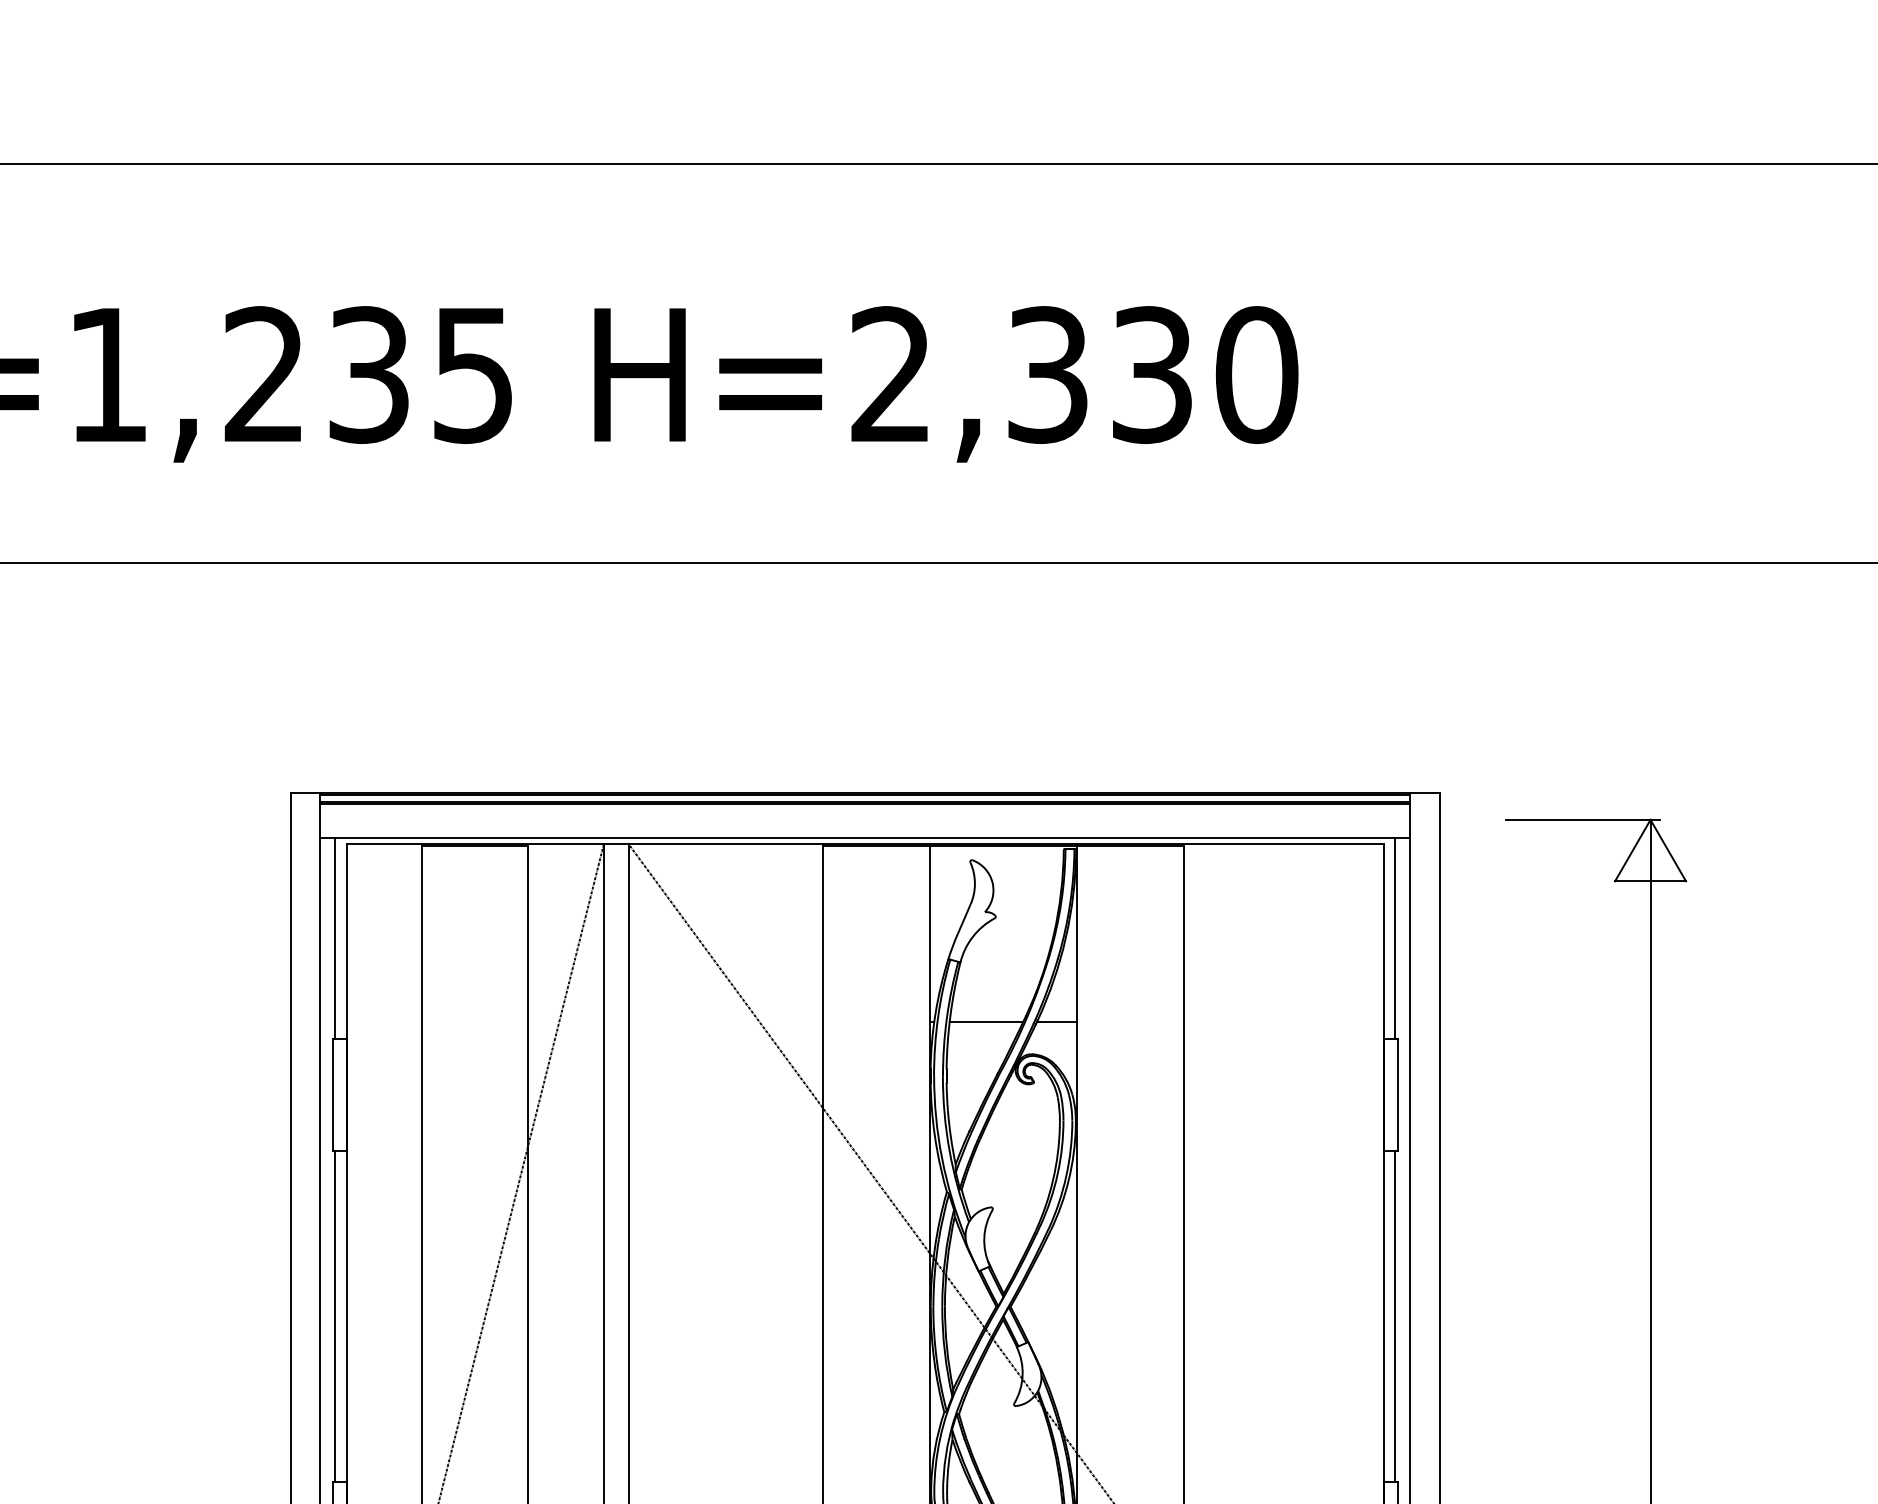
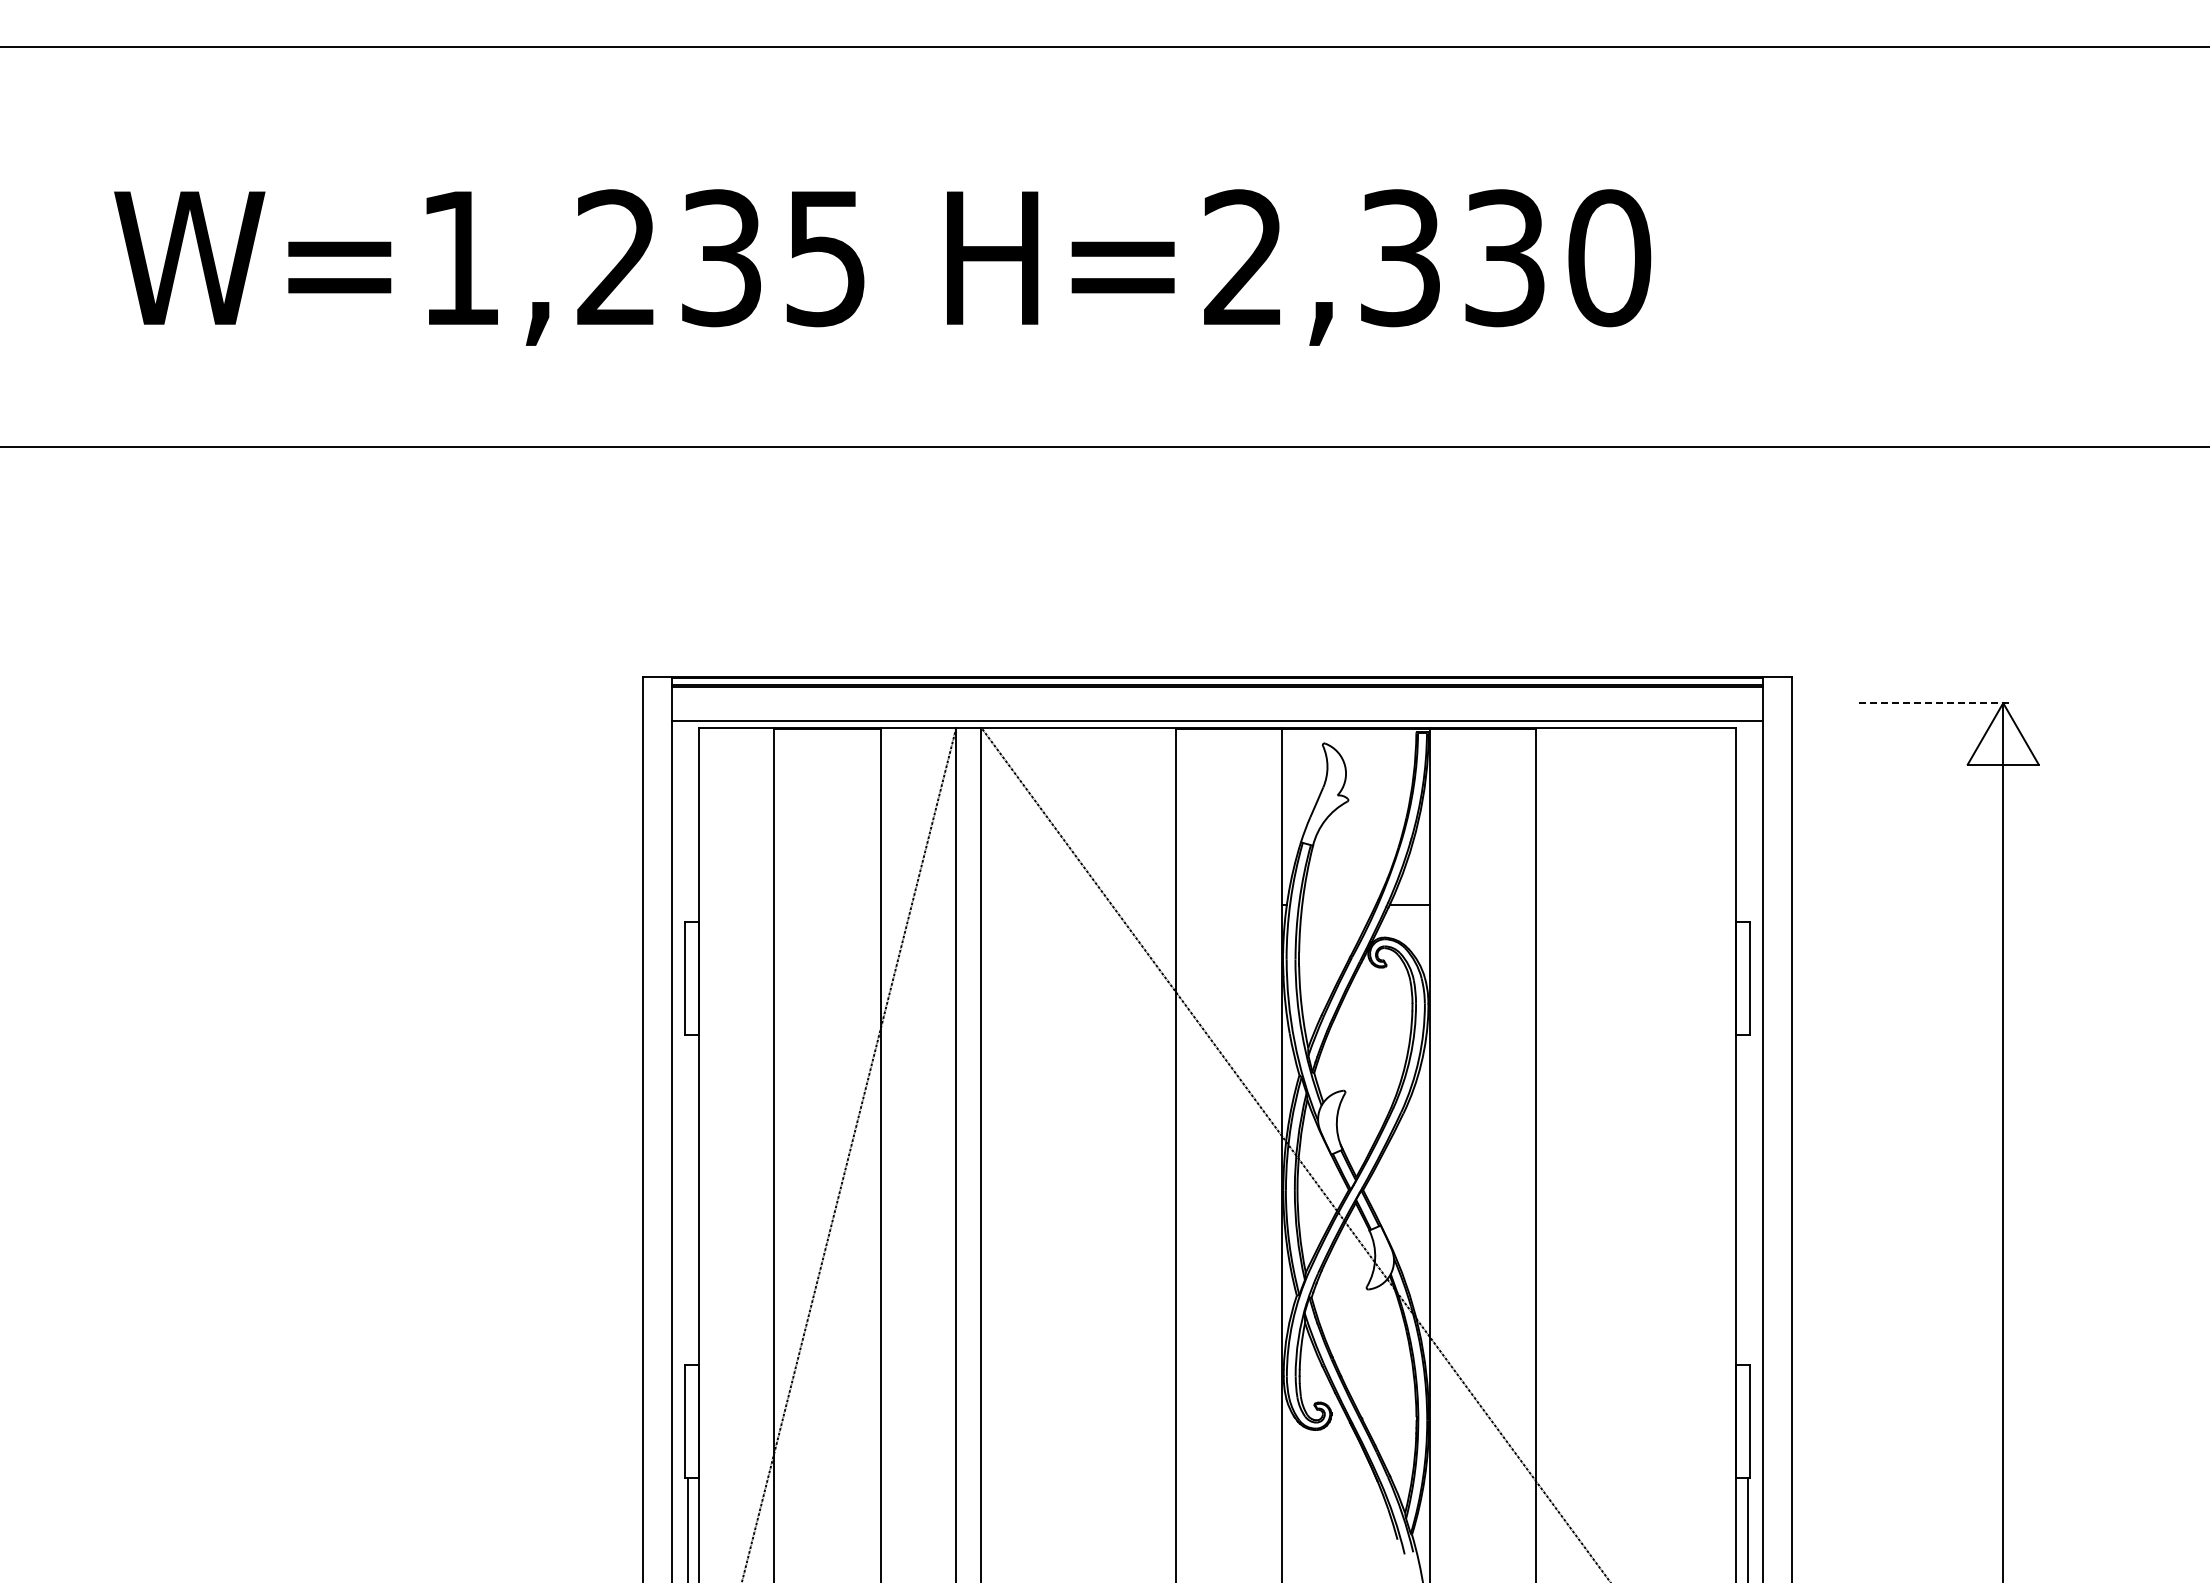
line: (1582, 820) -> (1935, 703), solid -> dashed
line: (335, 937) -> (687, 820), removed
line: (1394, 937) -> (1747, 820), removed
line: (985, 1021) -> (1338, 904), removed
line: (335, 1316) -> (687, 1199), removed
line: (1394, 1316) -> (1747, 1199), removed

